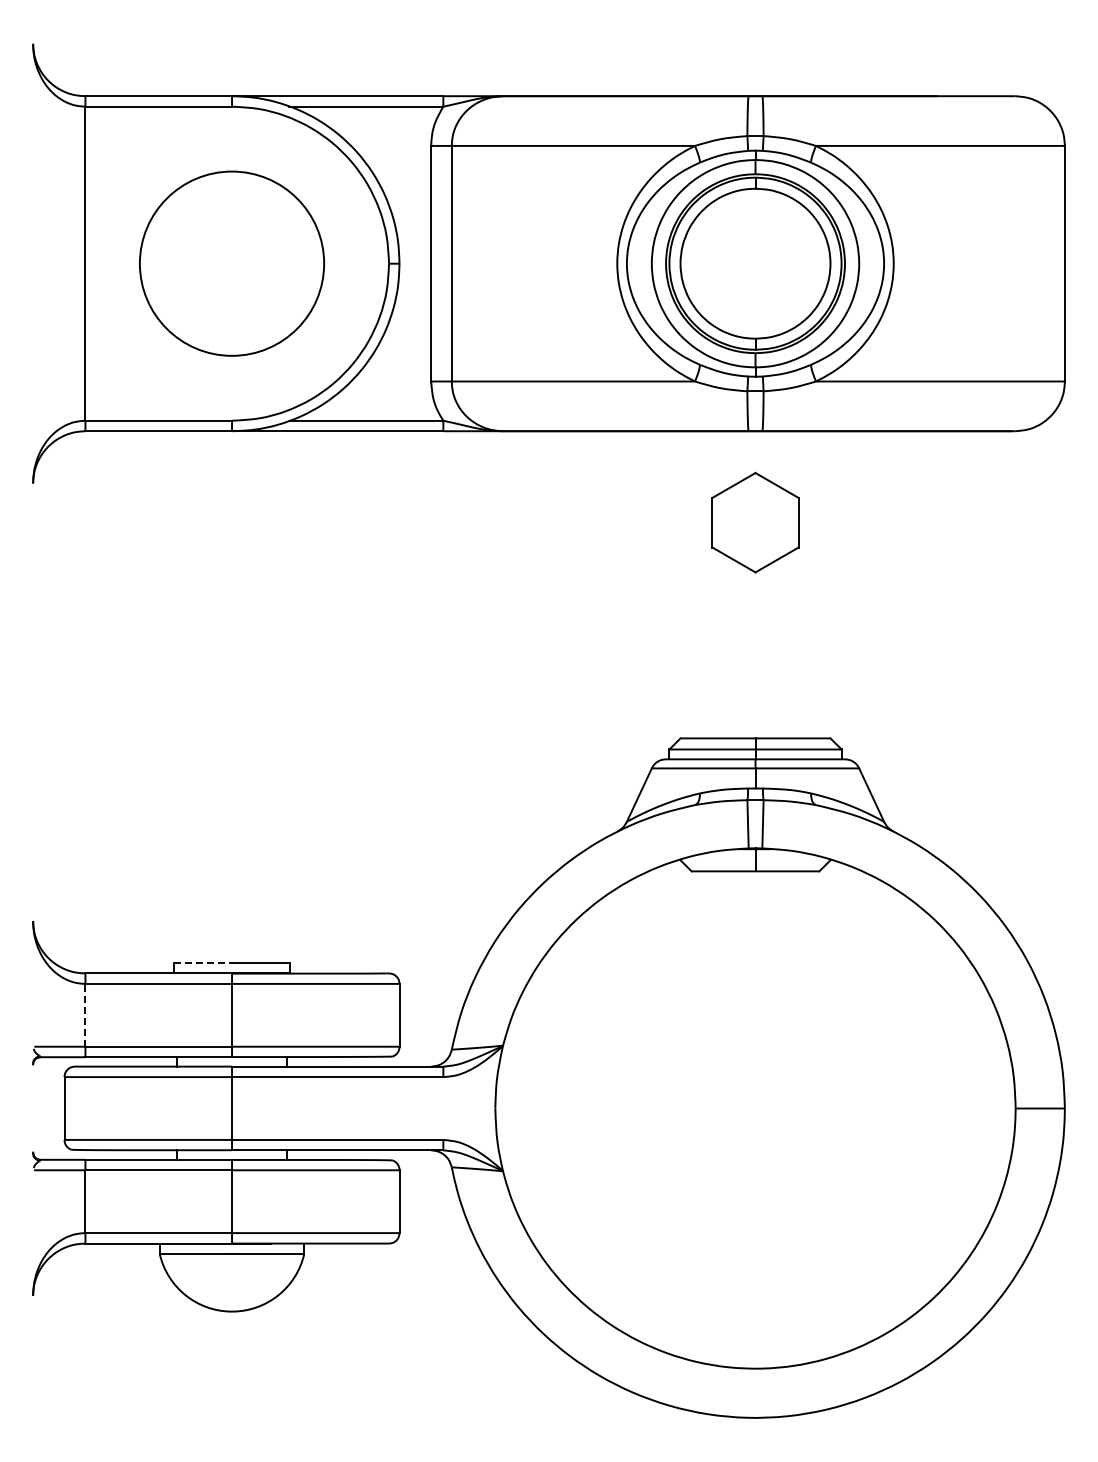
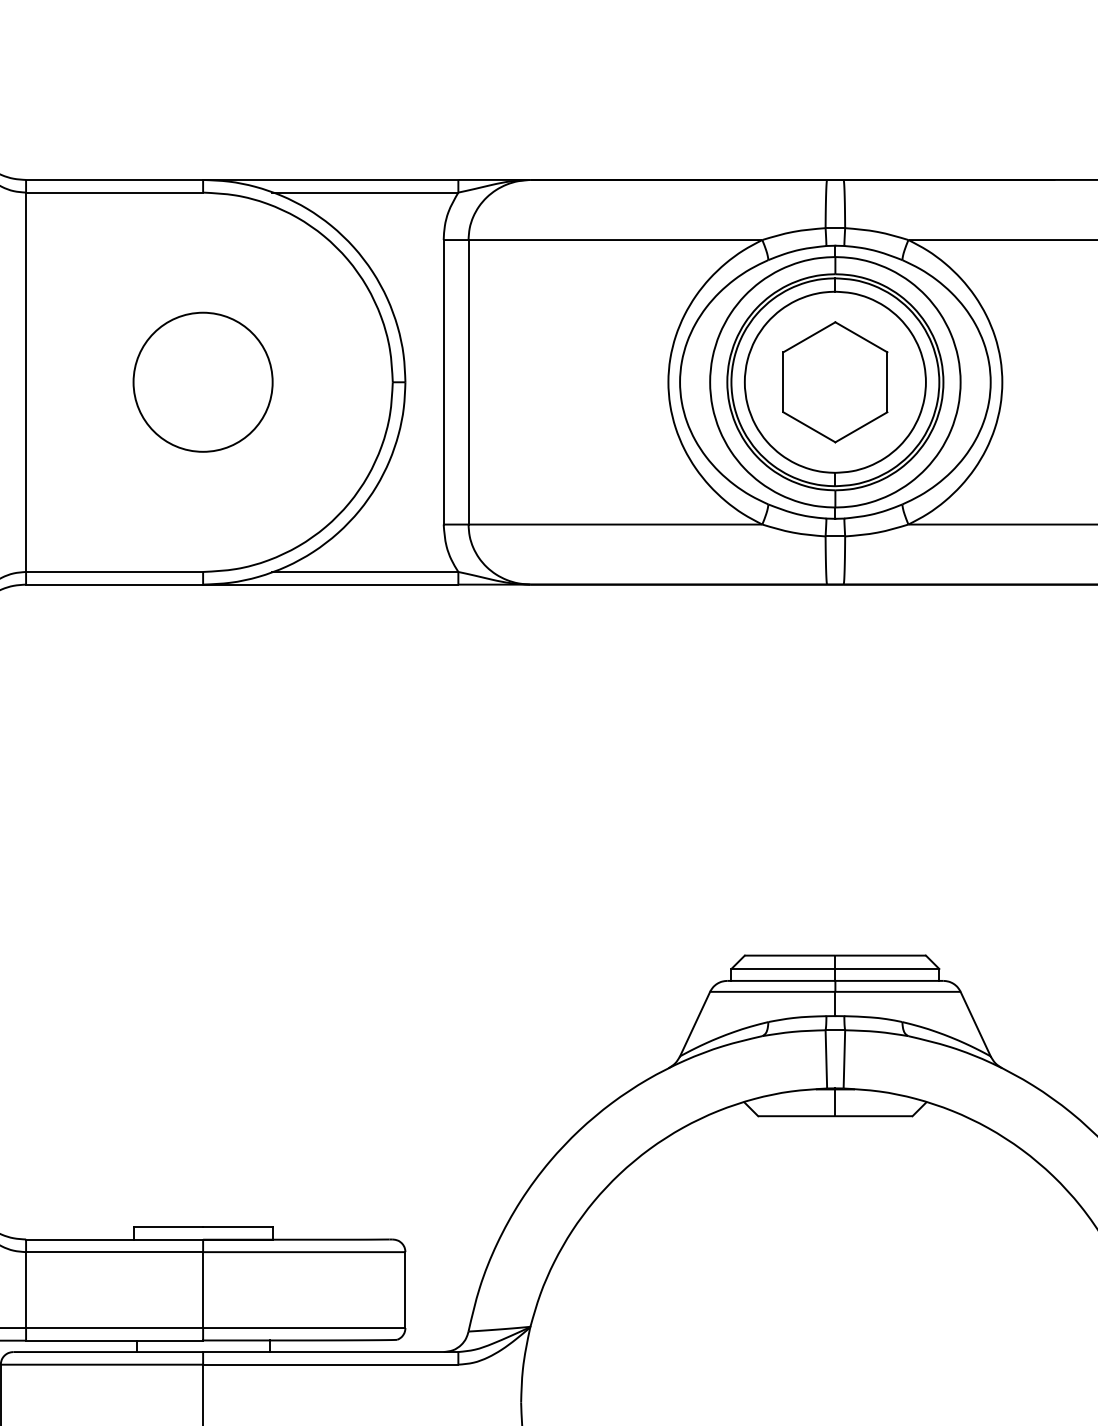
circle: (231, 263) -> (202, 382), size x0.62
part: (755, 522) -> (835, 382), moved
line: (203, 962) -> (168, 1226), dashed -> solid
line: (85, 1014) -> (26, 1289), dashed -> solid

